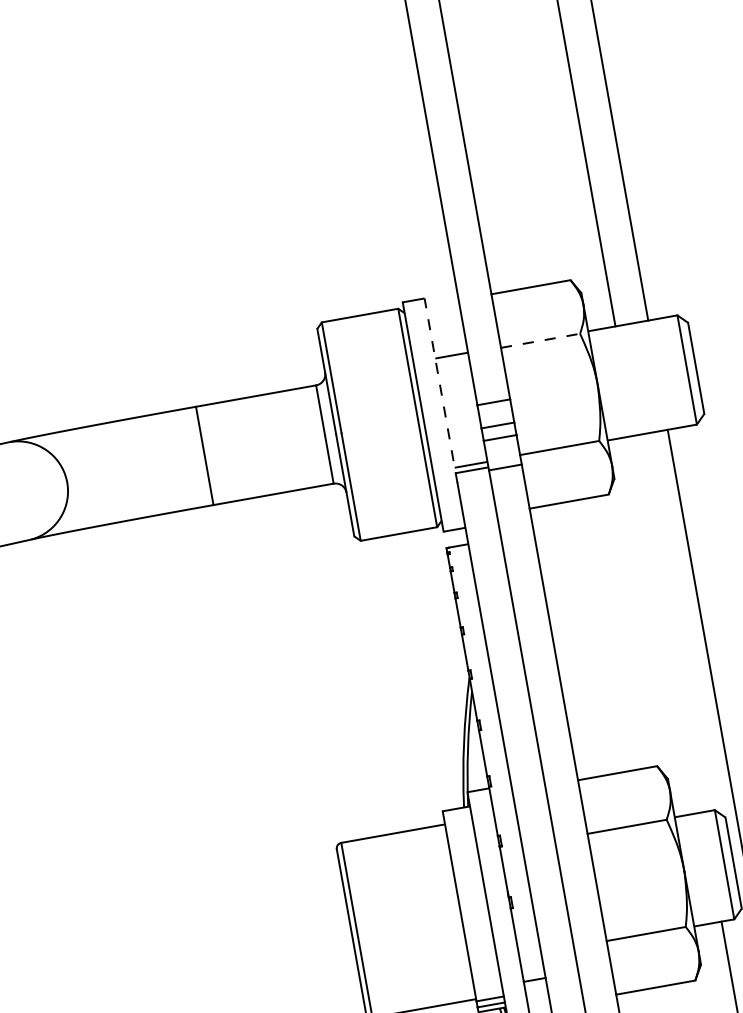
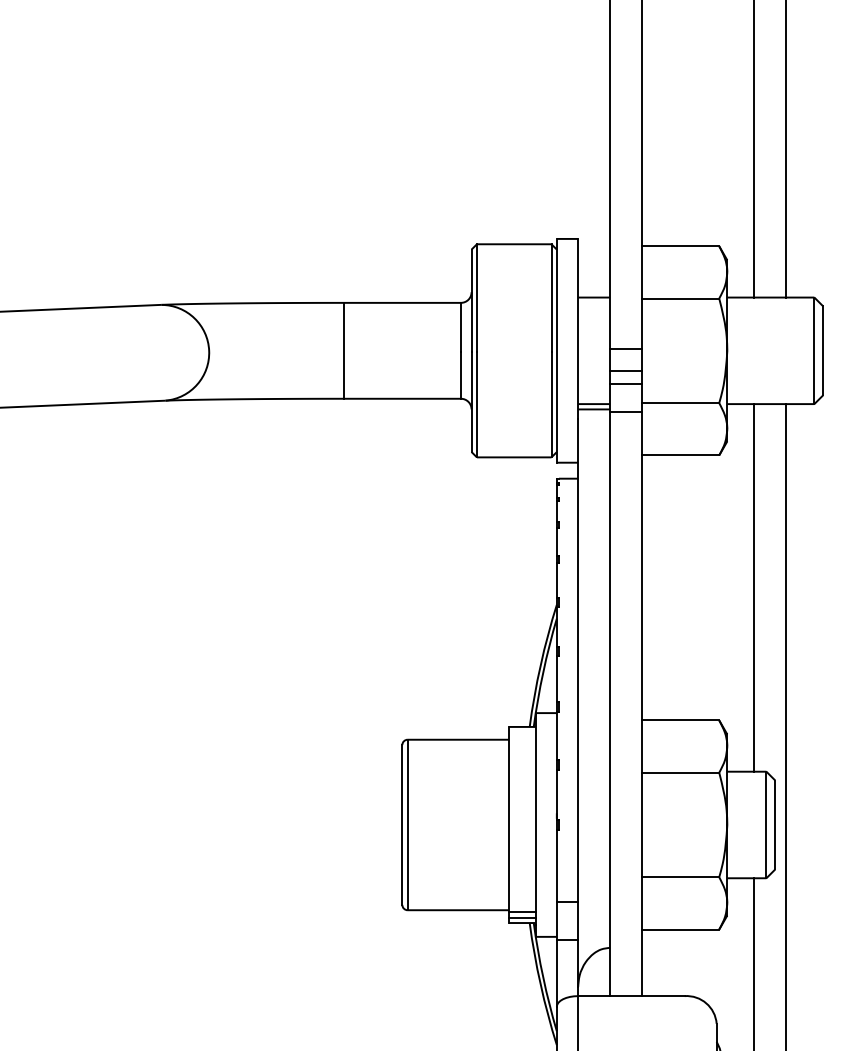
line: (540, 340) -> (680, 298), dashed -> solid
line: (441, 390) -> (578, 328), dashed -> solid
line: (667, 623) -> (753, 587), added

